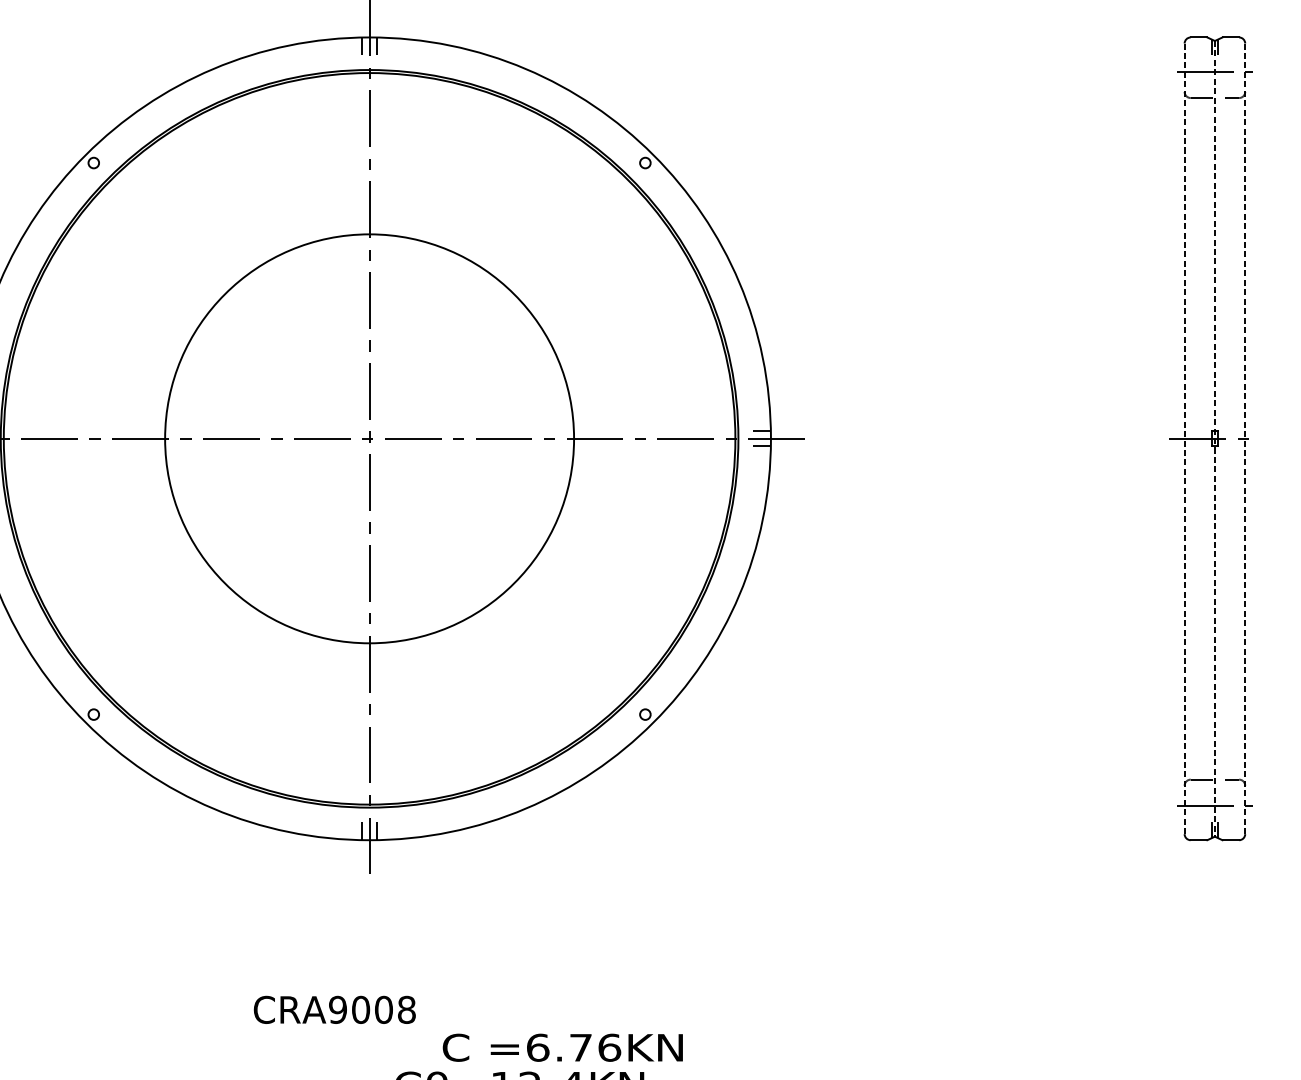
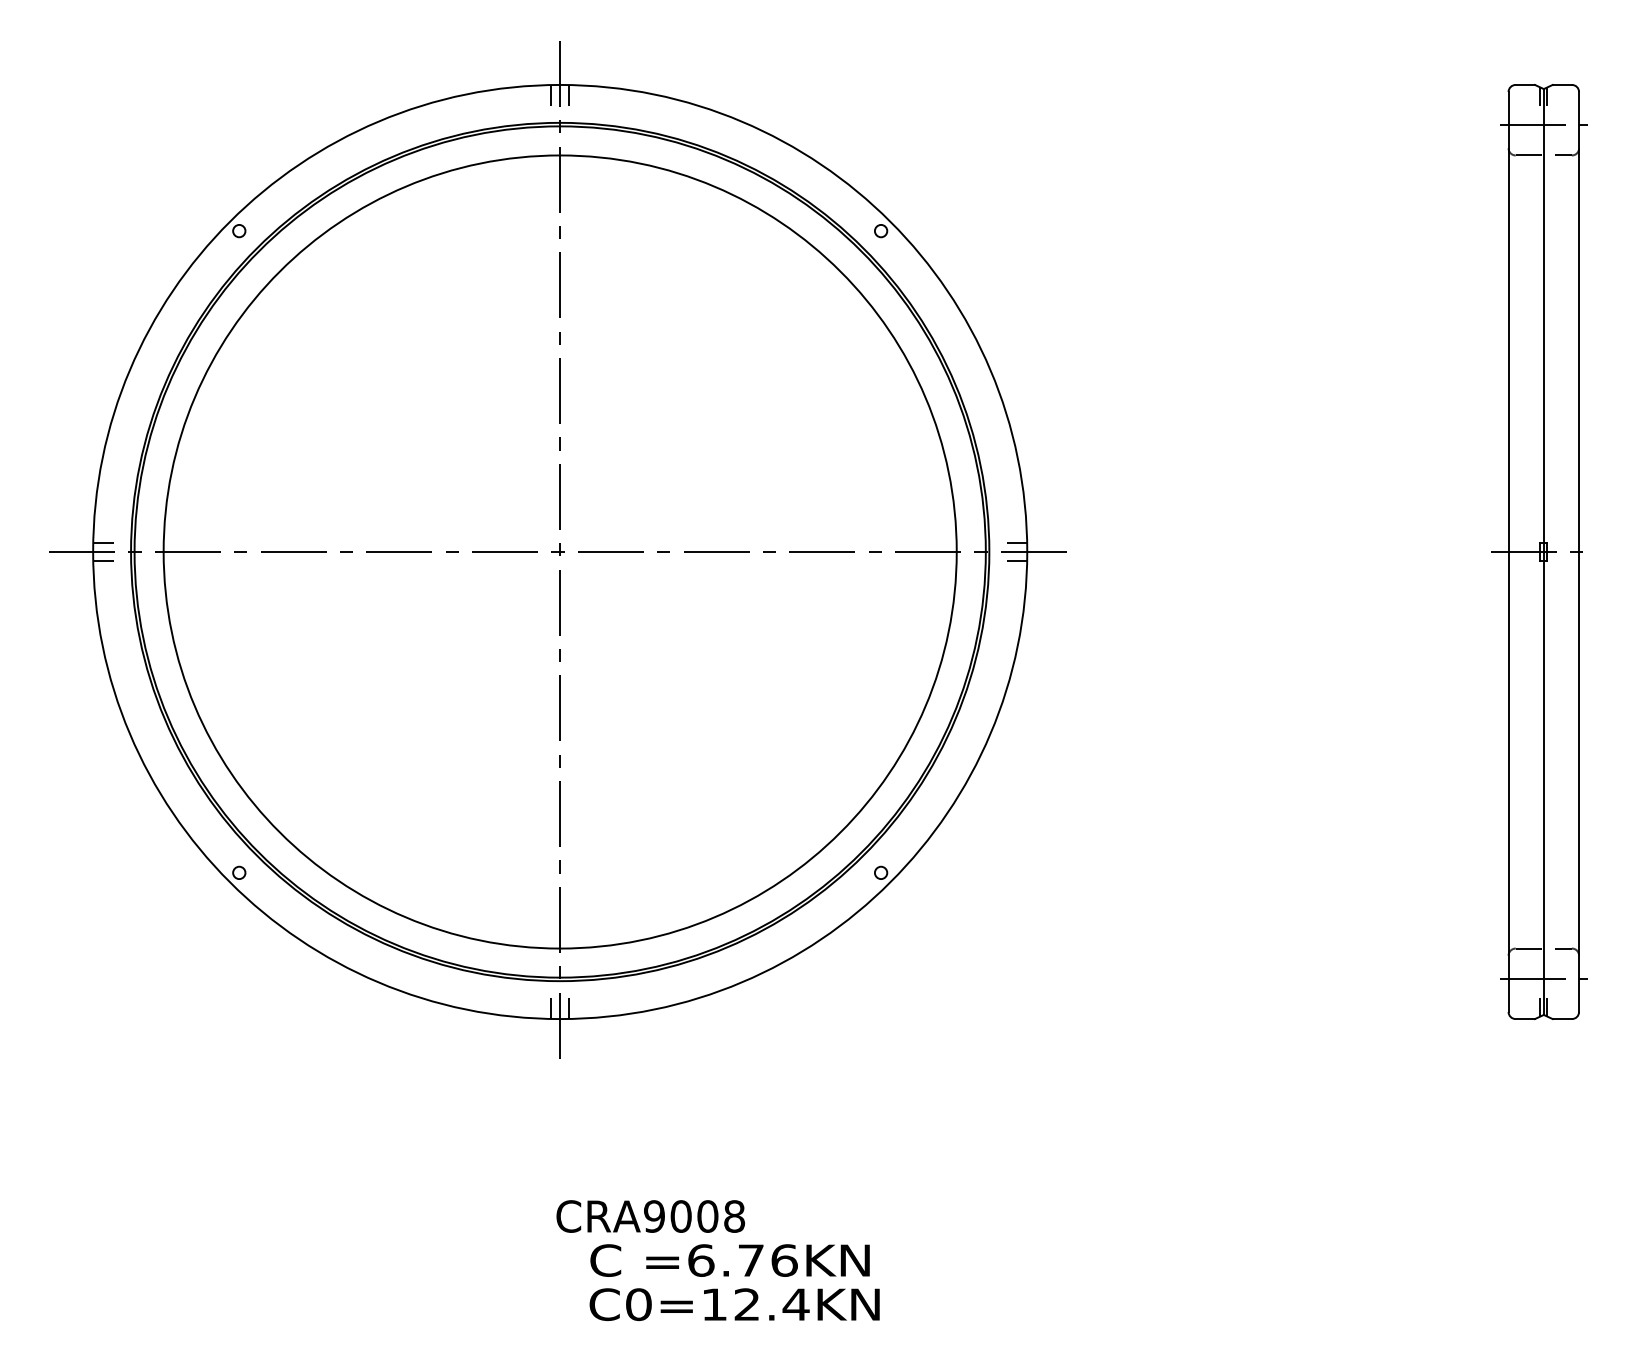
circle: (368, 438) -> (559, 551), size x1.67
line: (1184, 439) -> (1508, 552), dashed -> solid
line: (1214, 439) -> (1543, 552), dashed -> solid
line: (1245, 439) -> (1579, 552), dashed -> solid
text: (334, 1009) -> (650, 1216), moved
text: (562, 1047) -> (729, 1260), moved

